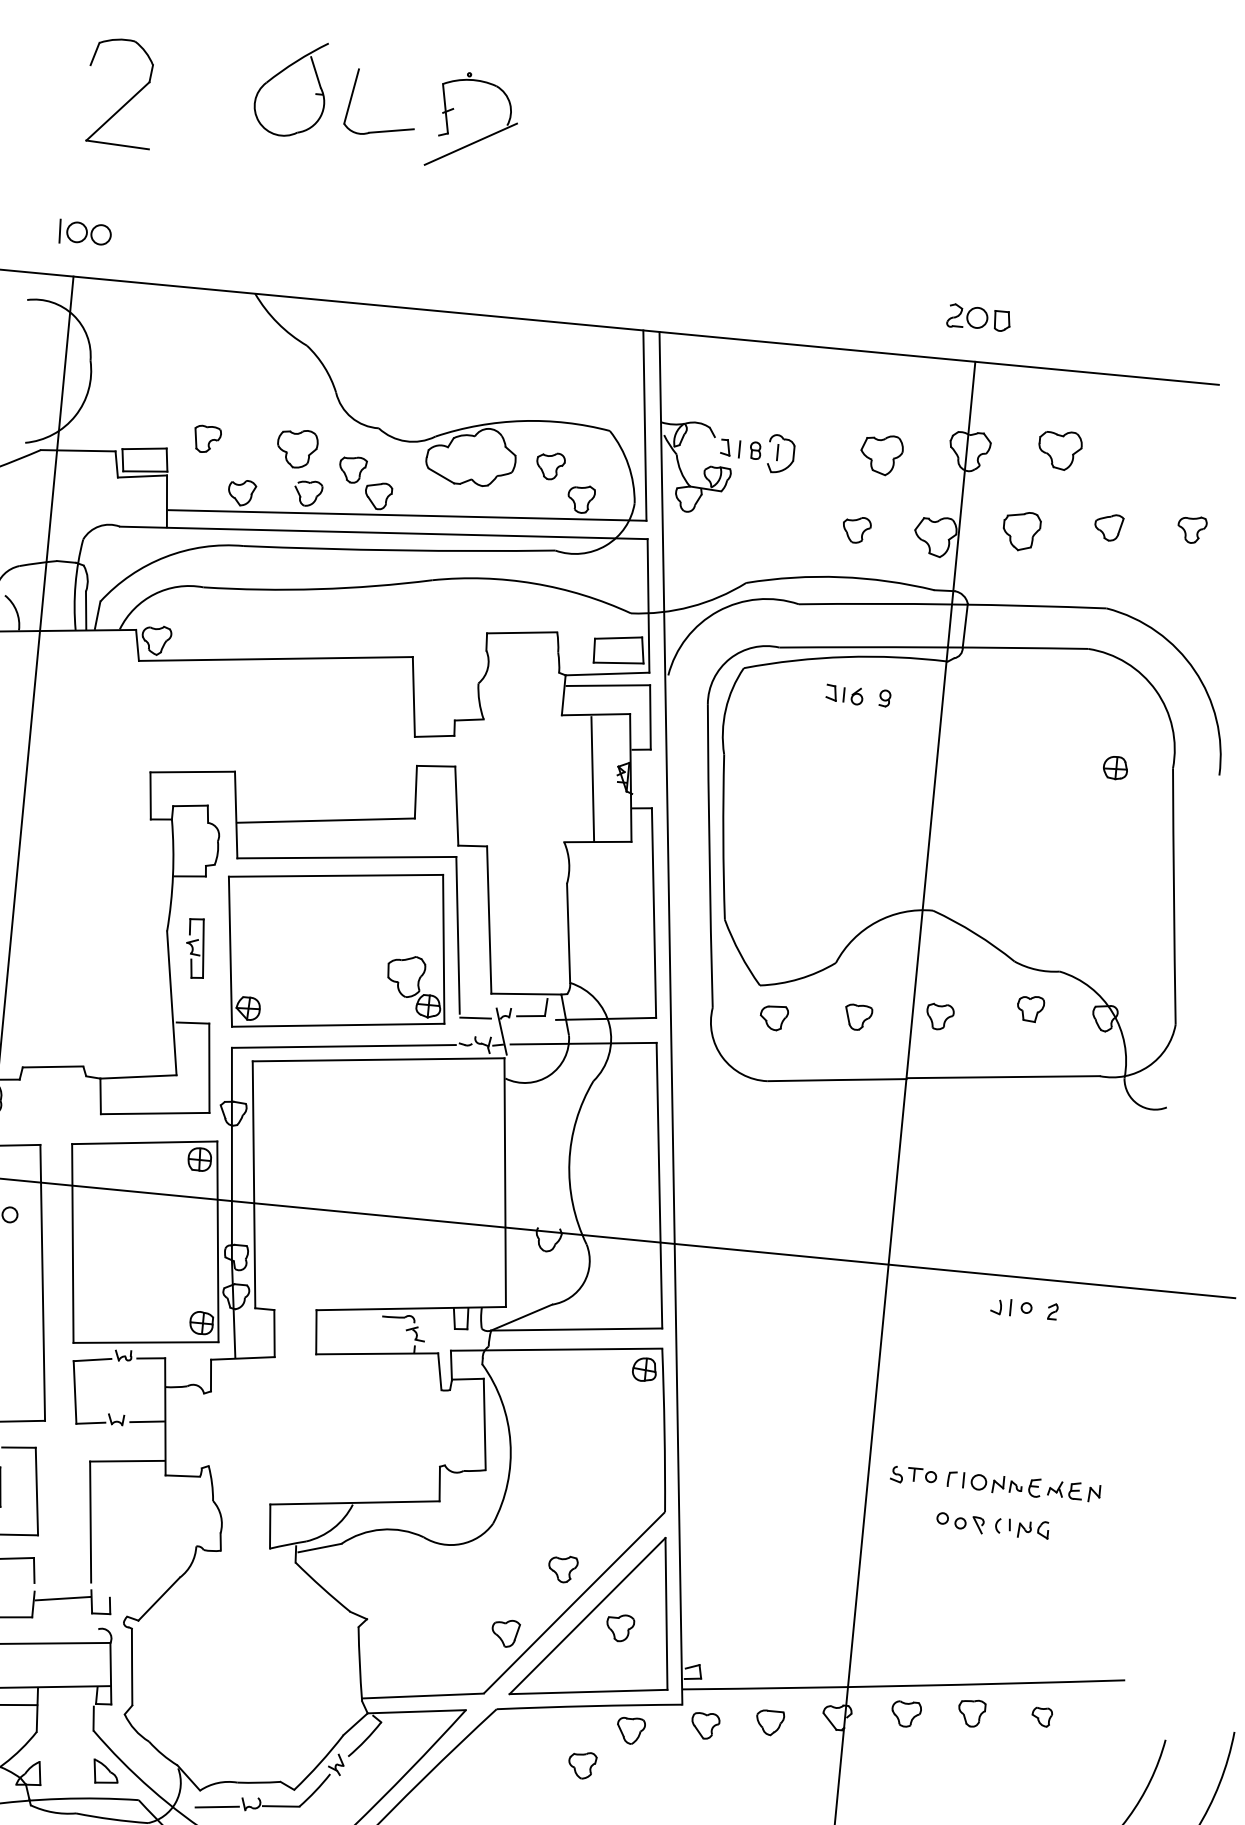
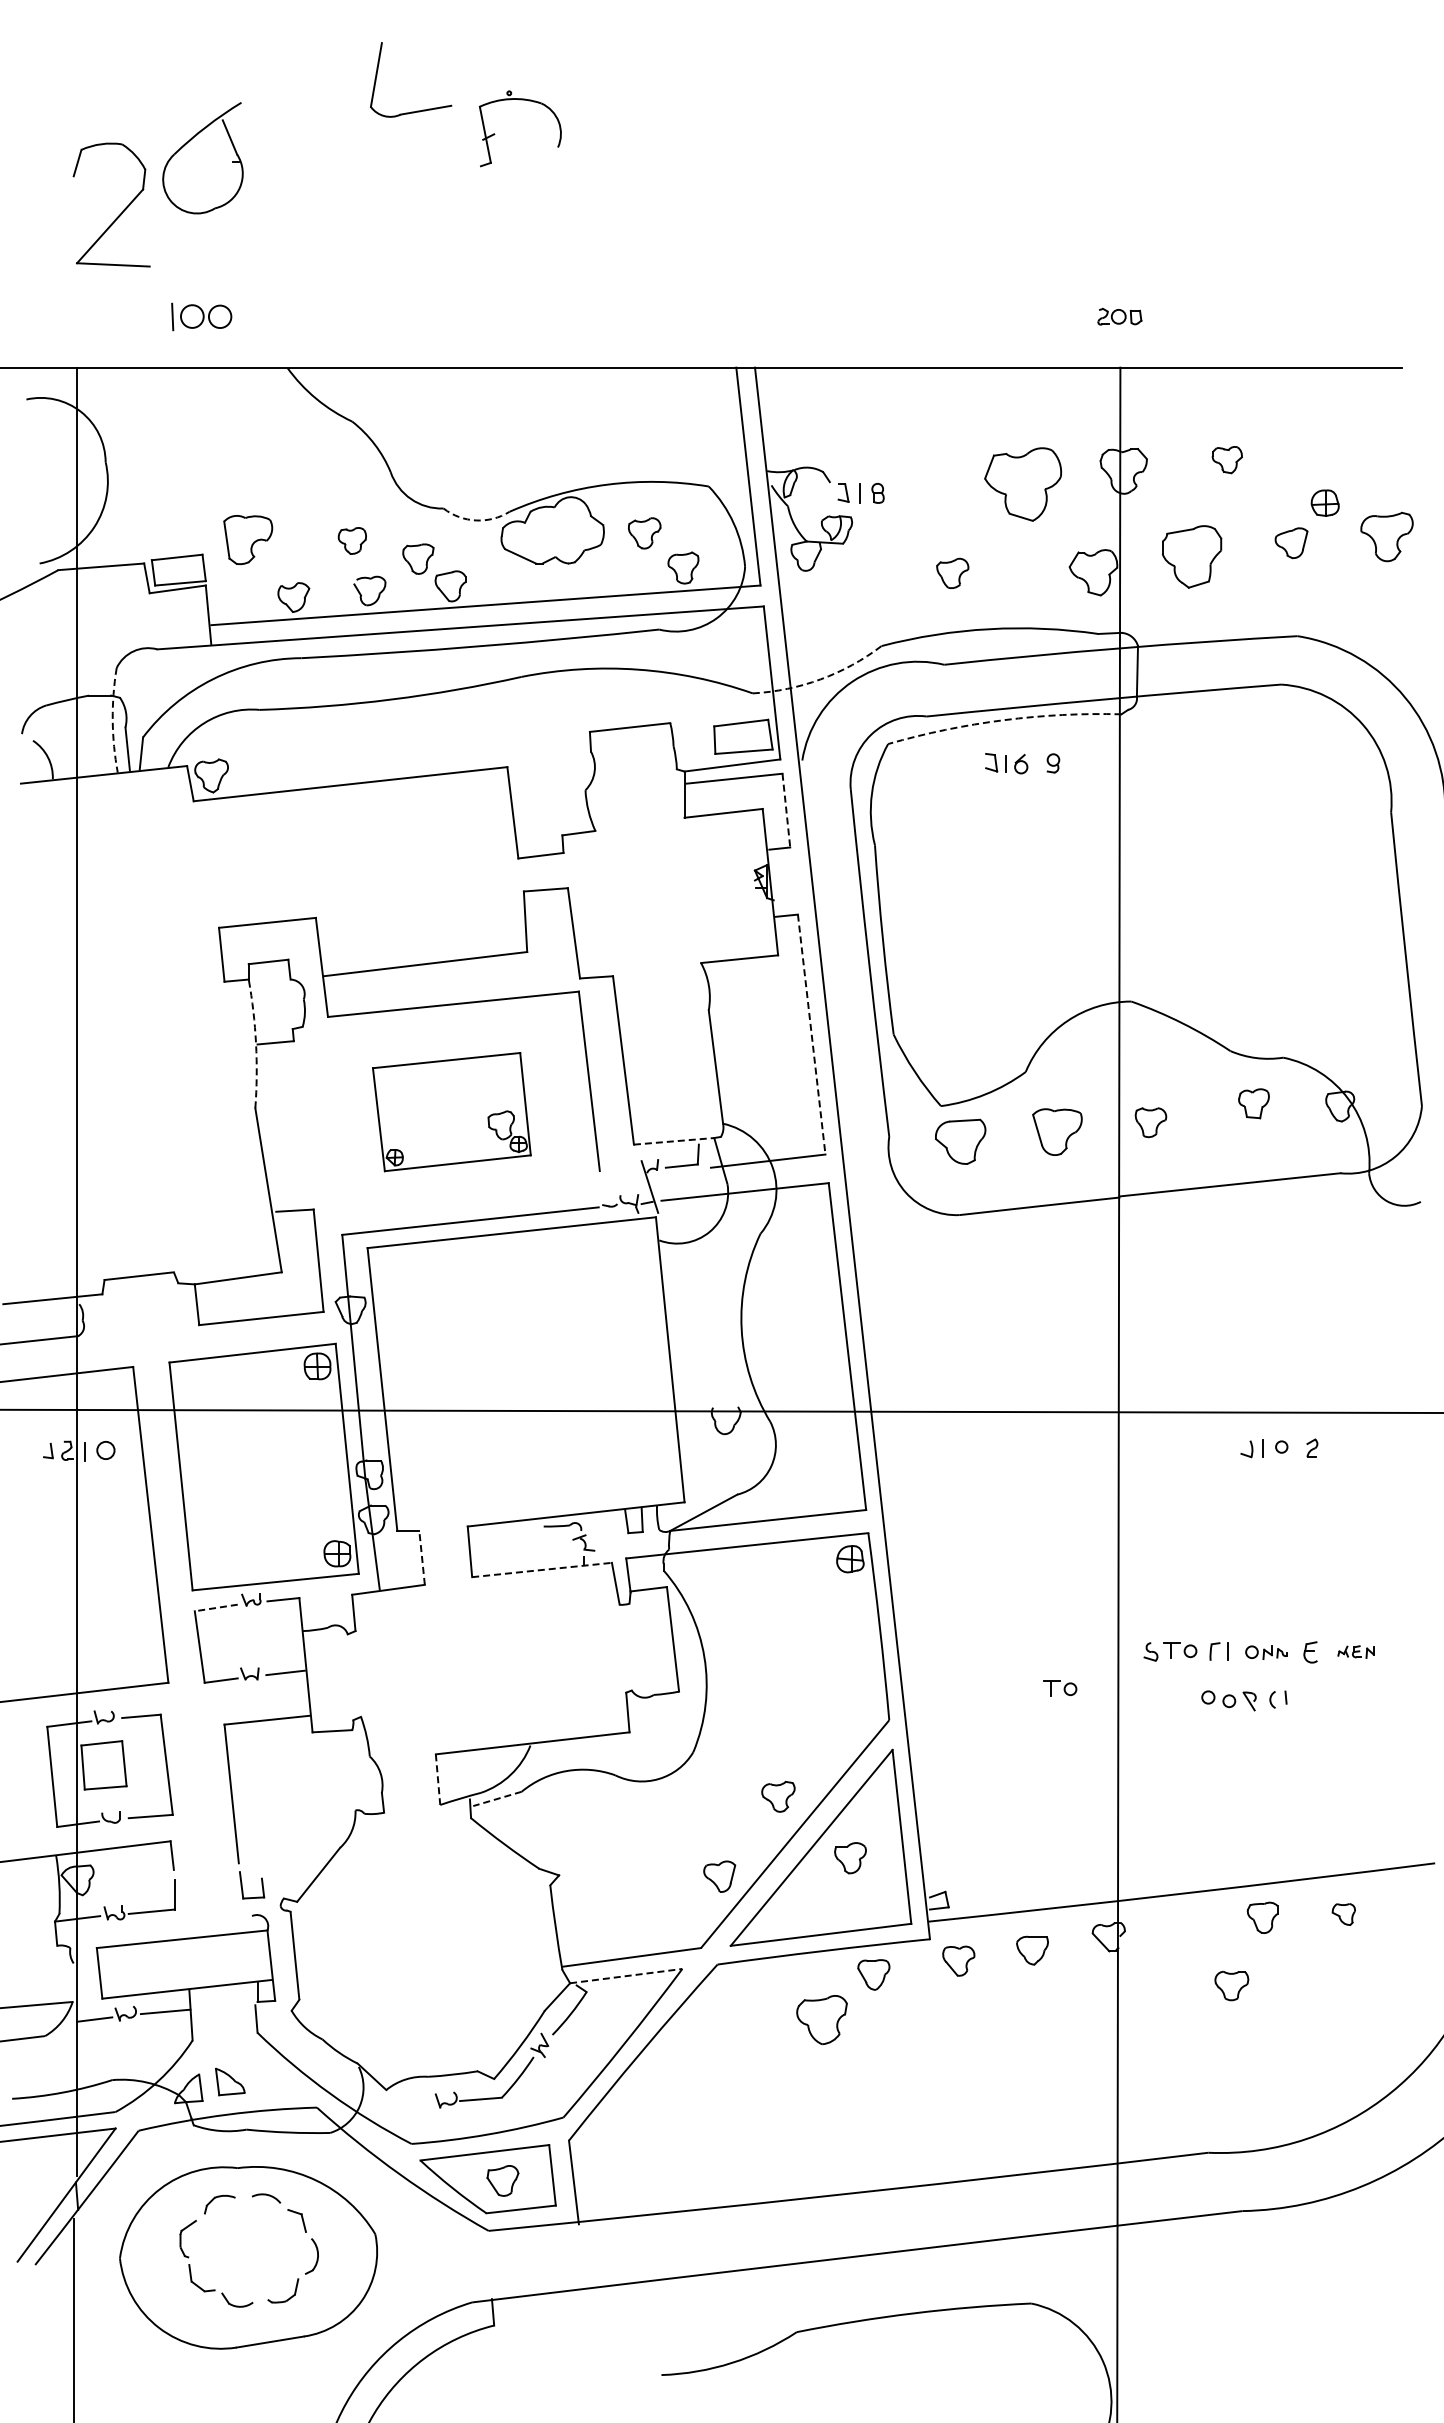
part: (281, 72) -> (190, 141), moved
part: (128, 101) -> (120, 213), moved
part: (384, 130) -> (417, 110), moved
line: (471, 143) -> (518, 172), removed
part: (85, 233) -> (201, 316), moved
part: (978, 317) -> (1119, 316), size x0.6
part: (207, 439) -> (248, 539), size x1.6
arc: (406, 441) -> (476, 520), solid -> dashed
part: (297, 448) -> (352, 540), size x0.6
part: (1060, 449) -> (1227, 459), size x0.6
part: (780, 454) -> (907, 494), removed
part: (881, 454) -> (1022, 484), size x1.6
part: (856, 529) -> (952, 572), moved
part: (1192, 529) -> (1387, 536), size x1.6
part: (1021, 530) -> (1191, 556), size x1.4
arc: (75, 584) -> (112, 720), solid -> dashed
arc: (690, 606) -> (820, 679), solid -> dashed
arc: (845, 657) -> (1003, 720), solid -> dashed
line: (650, 718) -> (786, 811), solid -> dashed
part: (1115, 767) -> (1324, 502), moved
line: (592, 778) -> (726, 887), removed
arc: (173, 875) -> (256, 1043), solid -> dashed
line: (653, 912) -> (811, 1034), solid -> dashed
part: (196, 948) -> (290, 1124), removed
part: (336, 950) -> (451, 1111), size x0.6
line: (526, 994) -> (674, 1141), solid -> dashed
part: (773, 1017) -> (960, 1141), size x1.6
part: (858, 1017) -> (1057, 1132), size x1.6
line: (475, 1018) -> (618, 1174), removed
line: (274, 1333) -> (422, 1557), solid -> dashed
line: (377, 1353) -> (542, 1569), solid -> dashed
line: (92, 1359) -> (216, 1607), solid -> dashed
part: (995, 1484) -> (1265, 1652), size x0.7
part: (1073, 1490) -> (1355, 1651), size x0.6
part: (815, 1498) -> (1060, 1688), added
line: (270, 1527) -> (438, 1780), solid -> dashed
part: (1033, 1529) -> (1313, 1700), removed
line: (319, 1548) -> (497, 1799), solid -> dashed
line: (63, 1598) -> (208, 1884), removed
line: (416, 1712) -> (626, 1976), solid -> dashed
part: (906, 1713) -> (1231, 1985), moved
part: (582, 1765) -> (821, 2019), size x1.6
part: (106, 1771) -> (230, 2081), moved
line: (217, 1806) -> (407, 2106), removed

